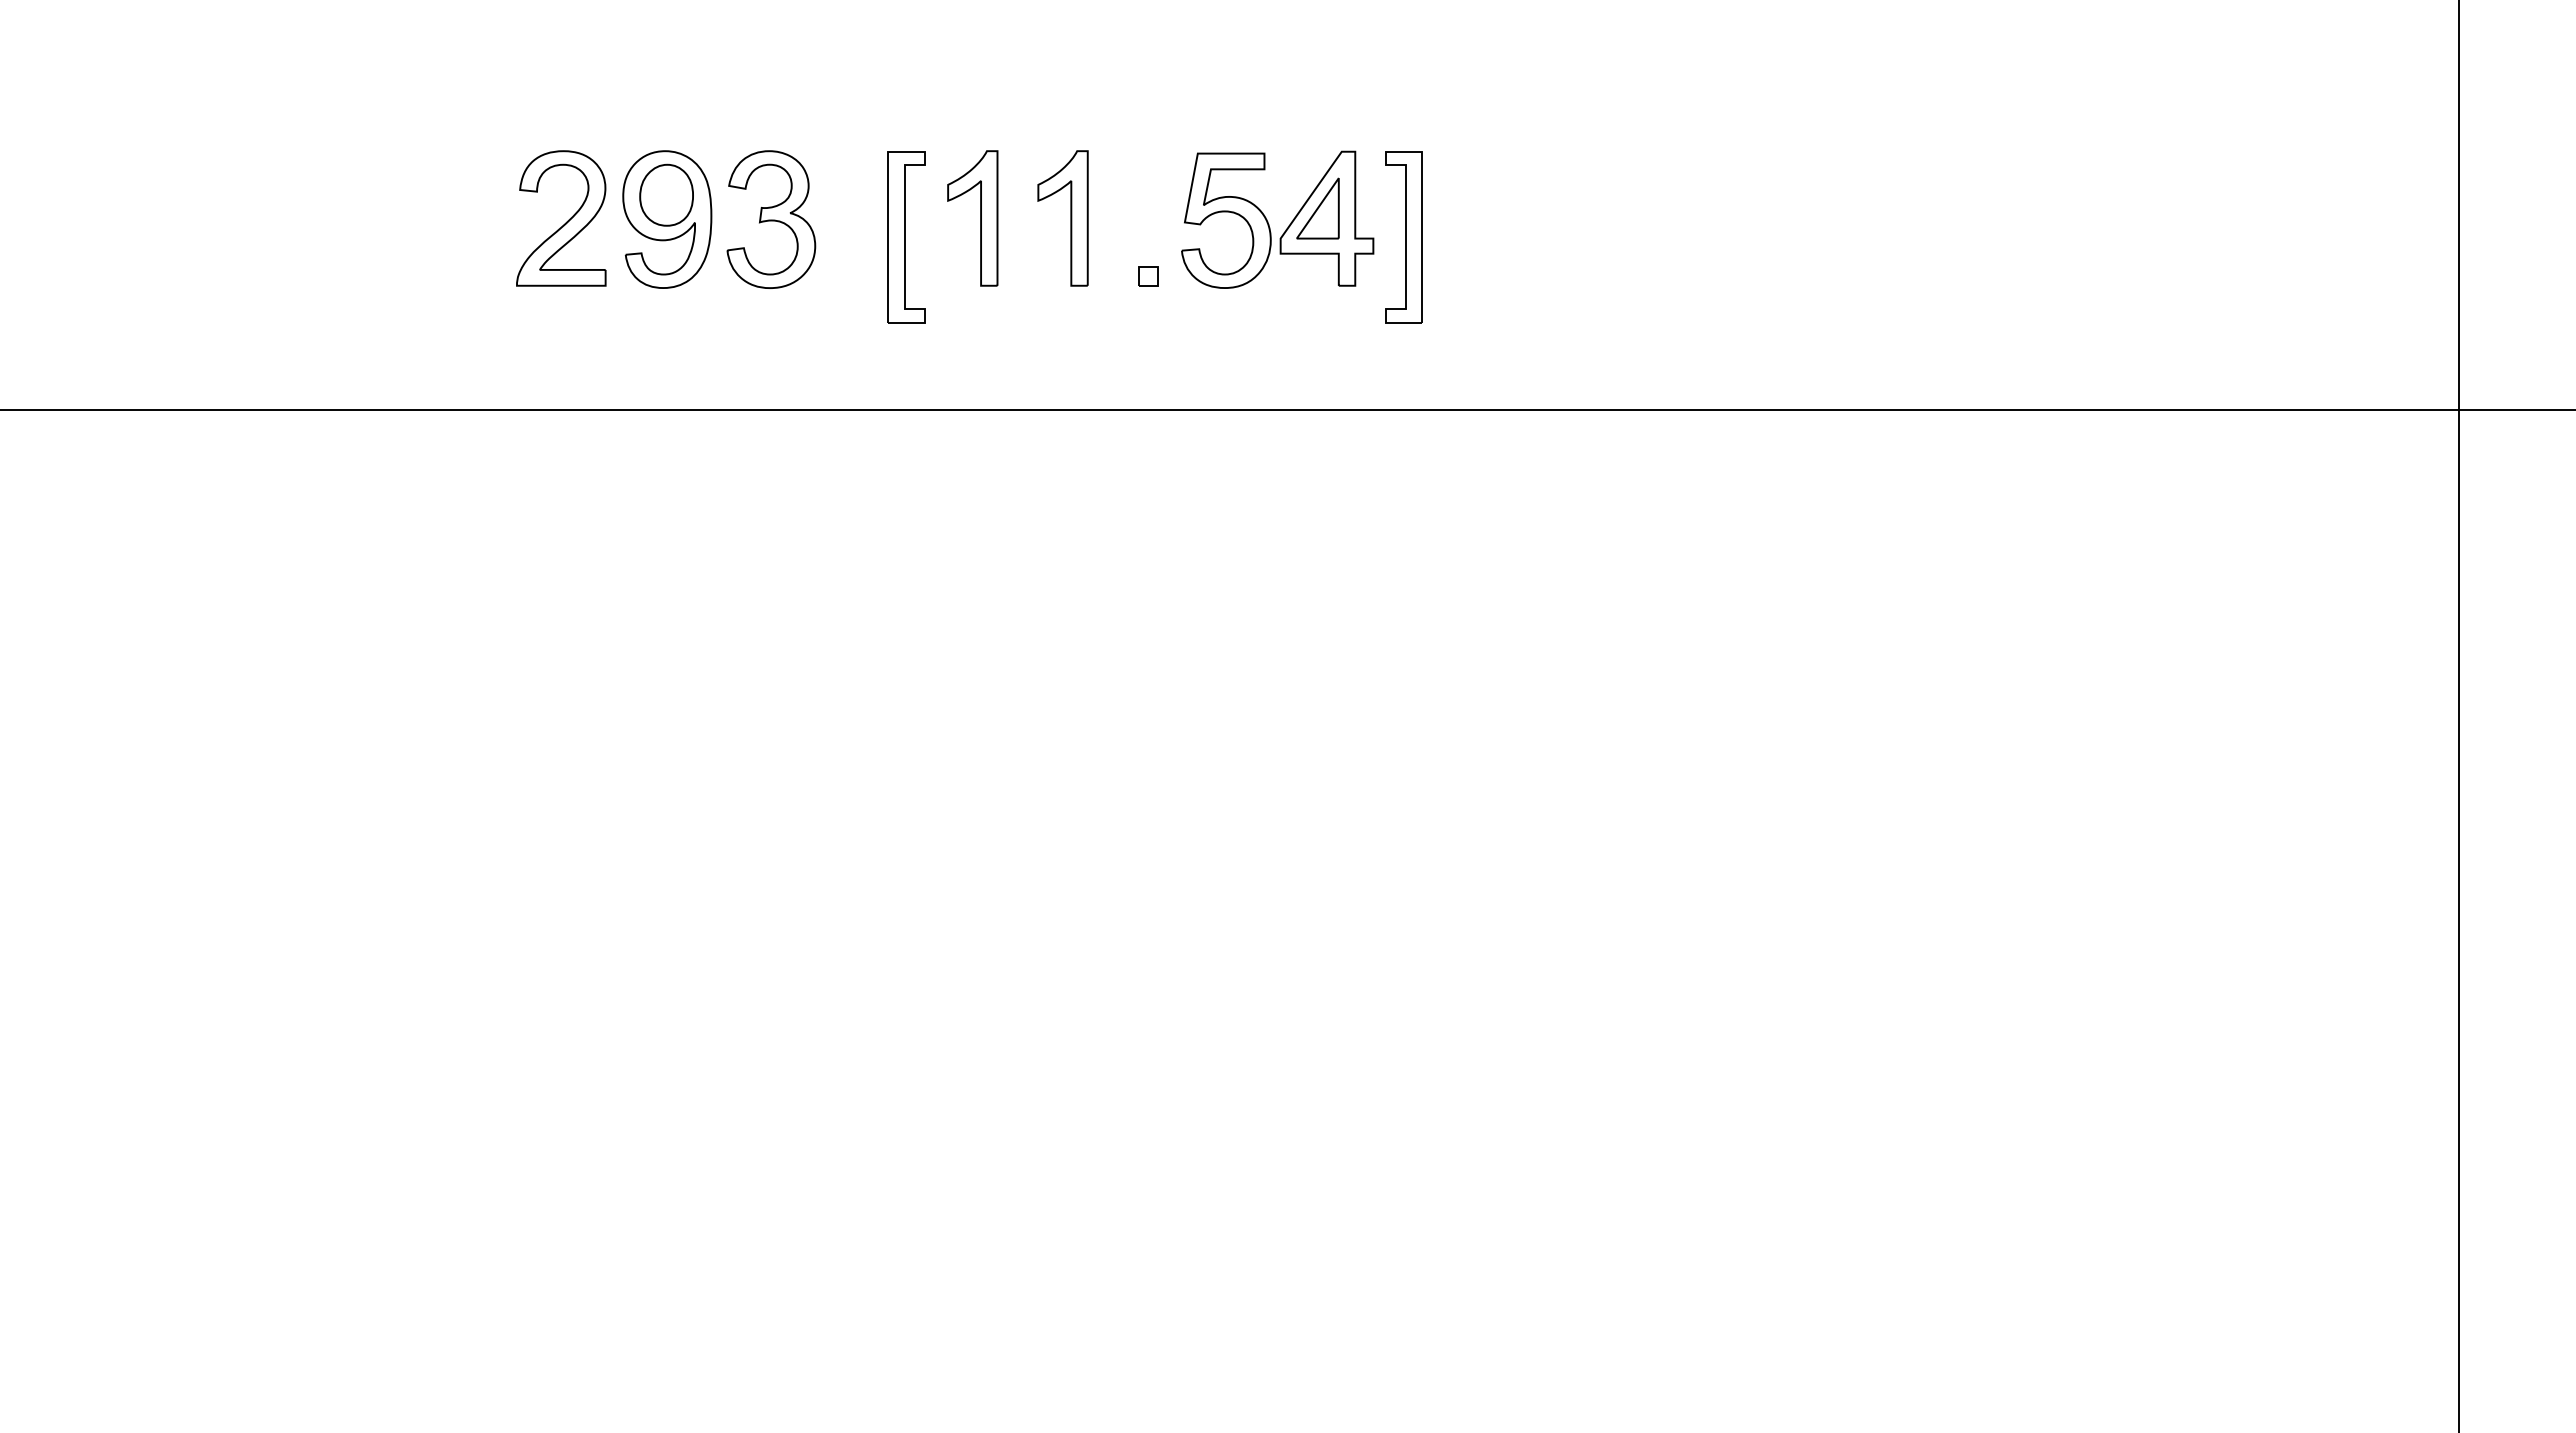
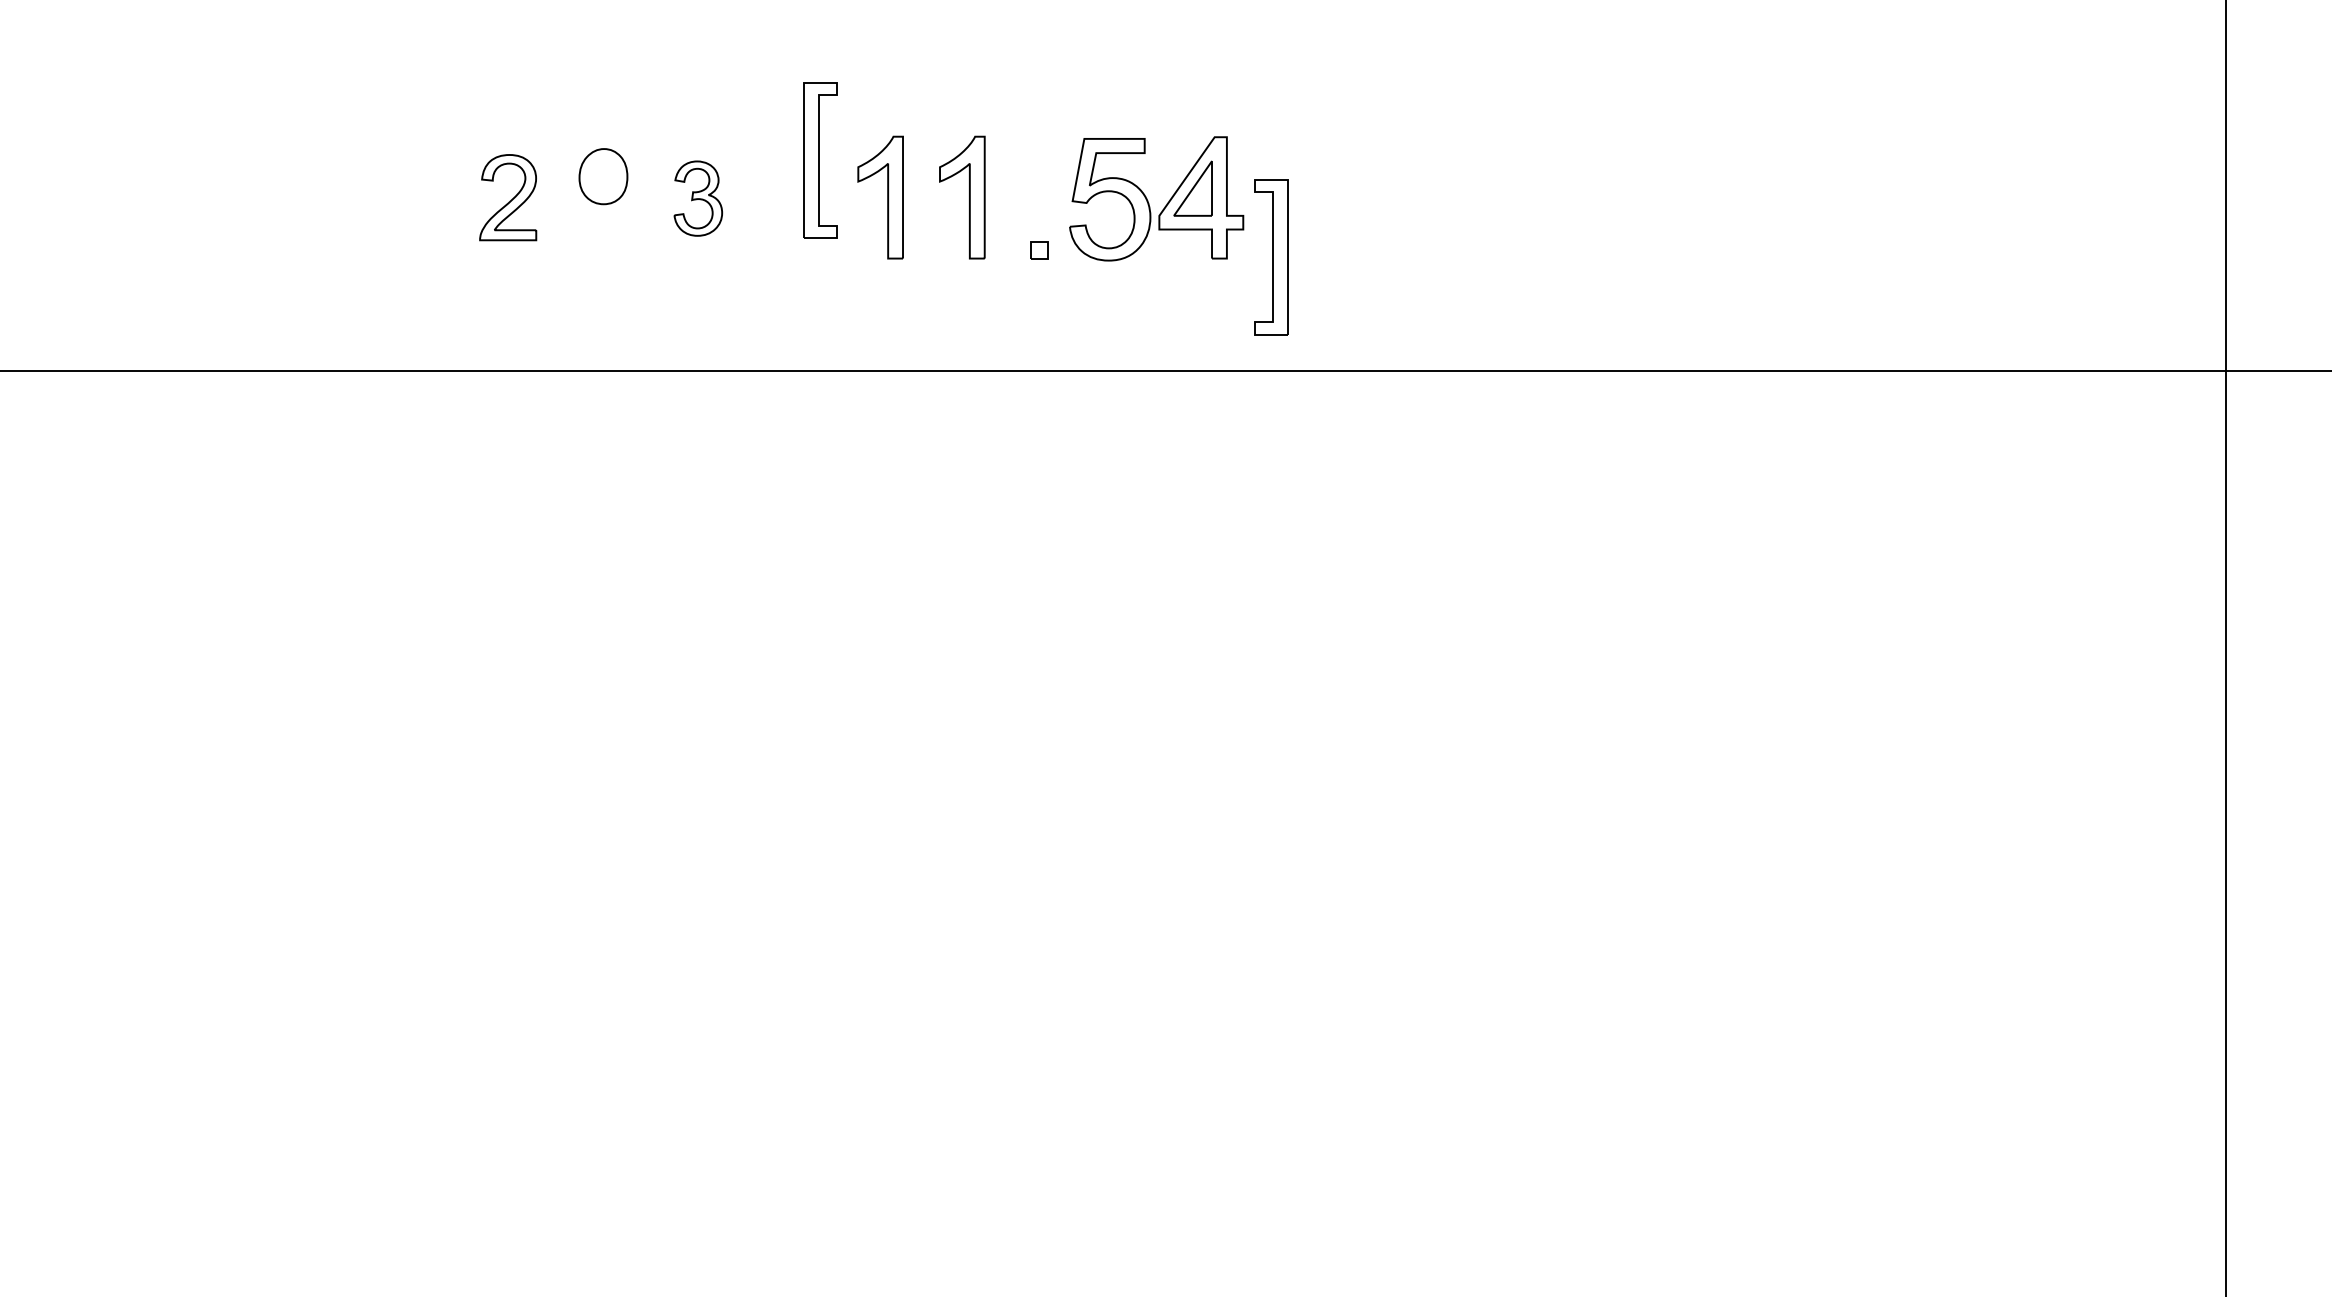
part: (561, 218) -> (508, 197), size x0.7
part: (667, 219) -> (604, 198), removed
part: (771, 219) -> (698, 198), size x0.6
part: (906, 237) -> (820, 160), moved
part: (1403, 237) -> (1270, 257), moved

